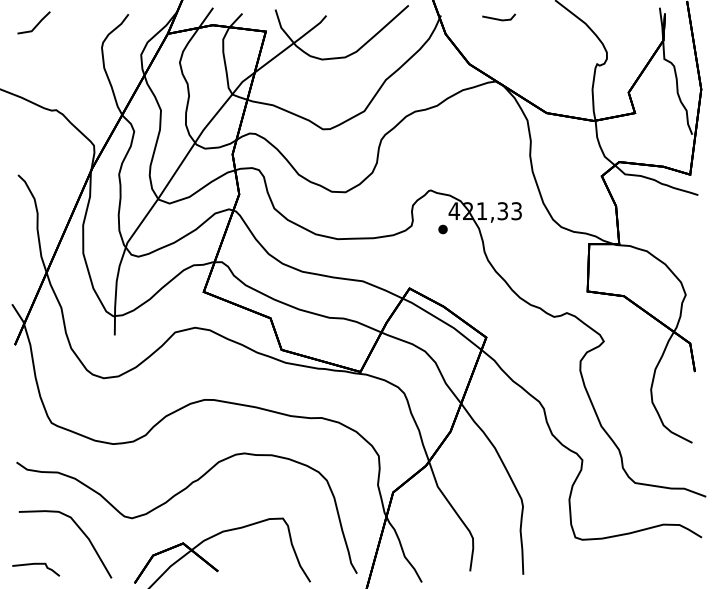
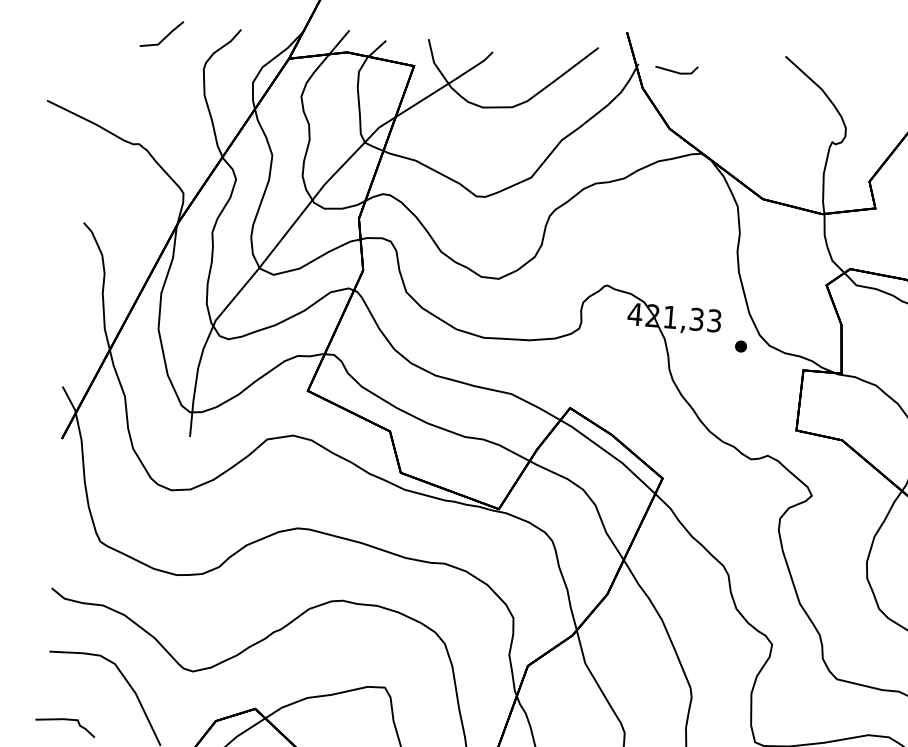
line: (499, 18) -> (677, 70), moved
line: (36, 24) -> (164, 36), moved
part: (442, 229) -> (740, 346), moved

